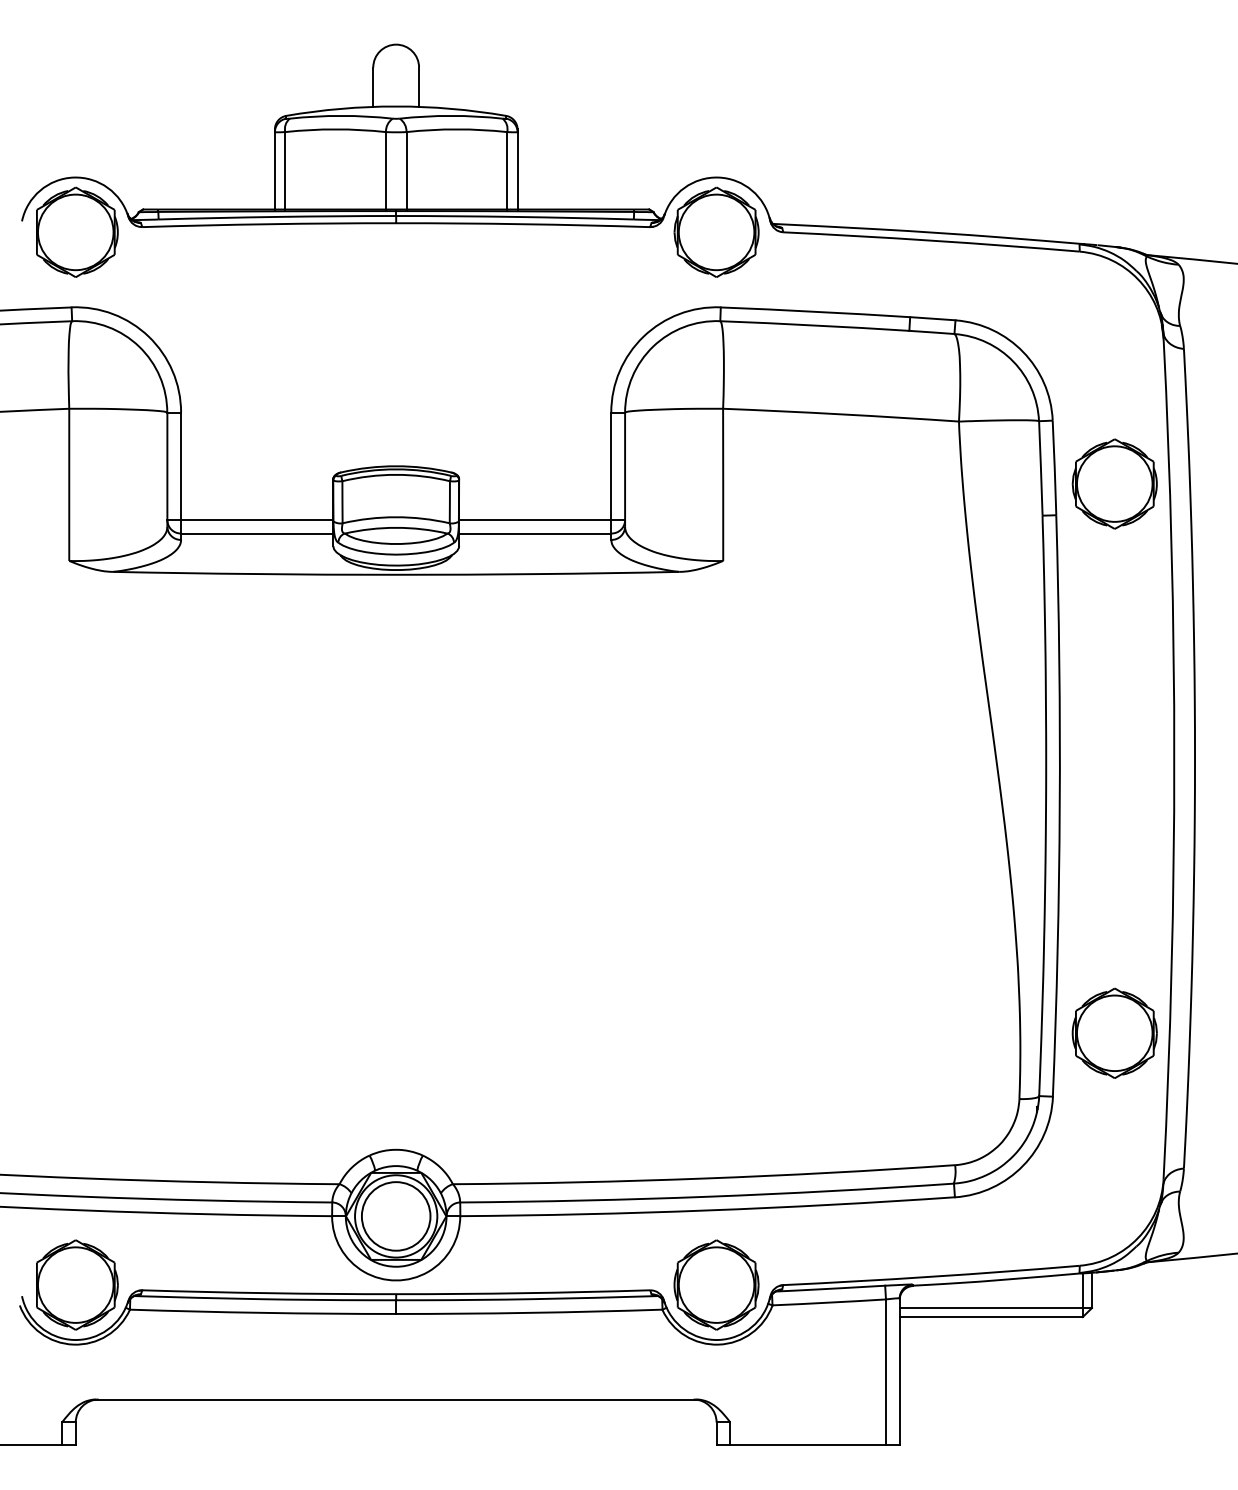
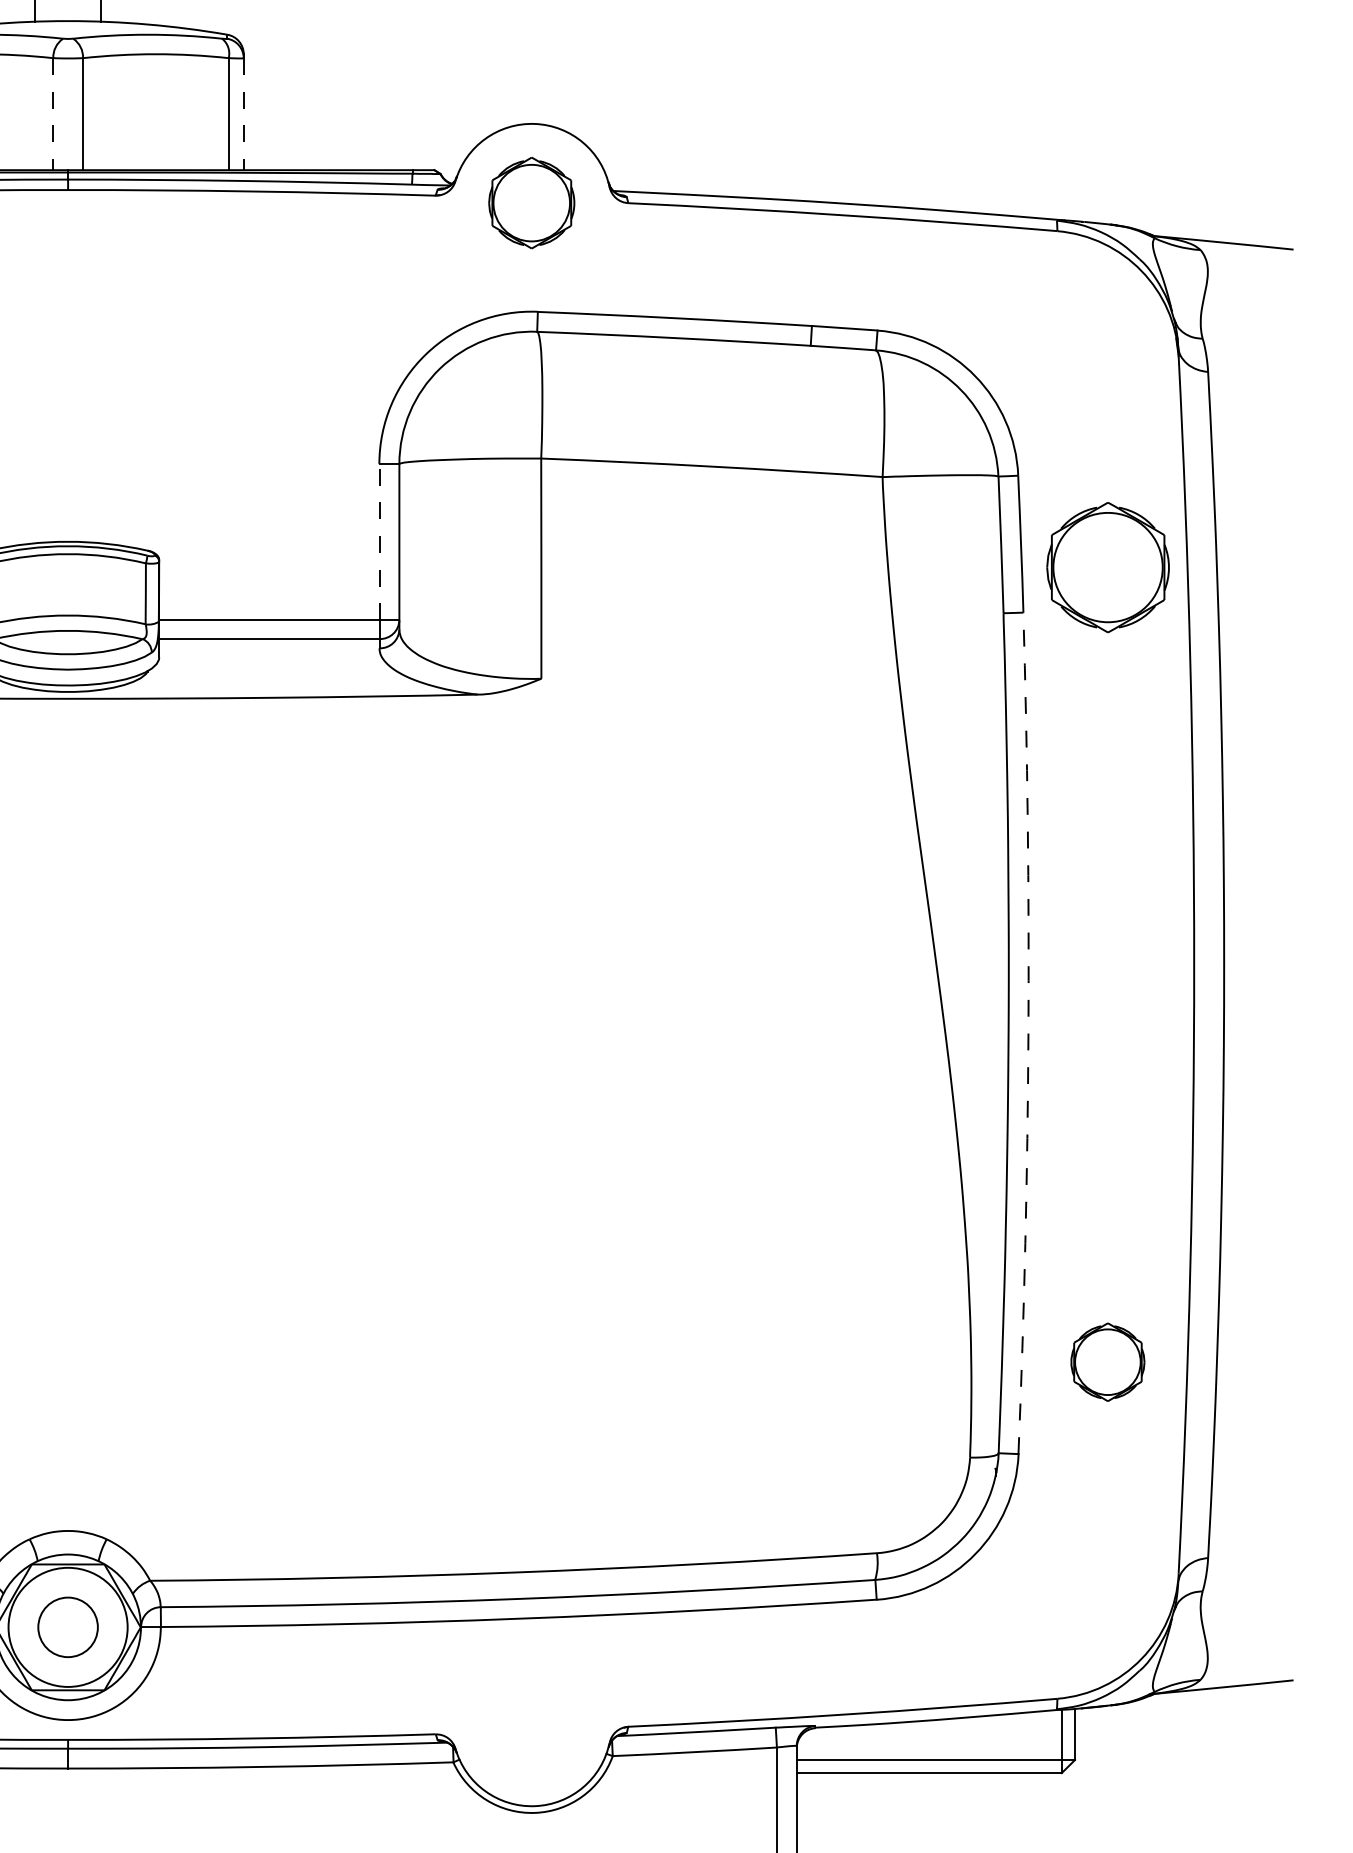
line: (385, 170) -> (52, 113), solid -> dashed
line: (517, 170) -> (243, 113), solid -> dashed
part: (716, 231) -> (531, 202), size x0.7
line: (611, 466) -> (379, 542), solid -> dashed
arc: (1059, 805) -> (1028, 1032), solid -> dashed
part: (1114, 1032) -> (1107, 1361), size x0.6
circle: (395, 1216) -> (67, 1627), size x0.6
part: (716, 1284) -> (531, 1725), removed

